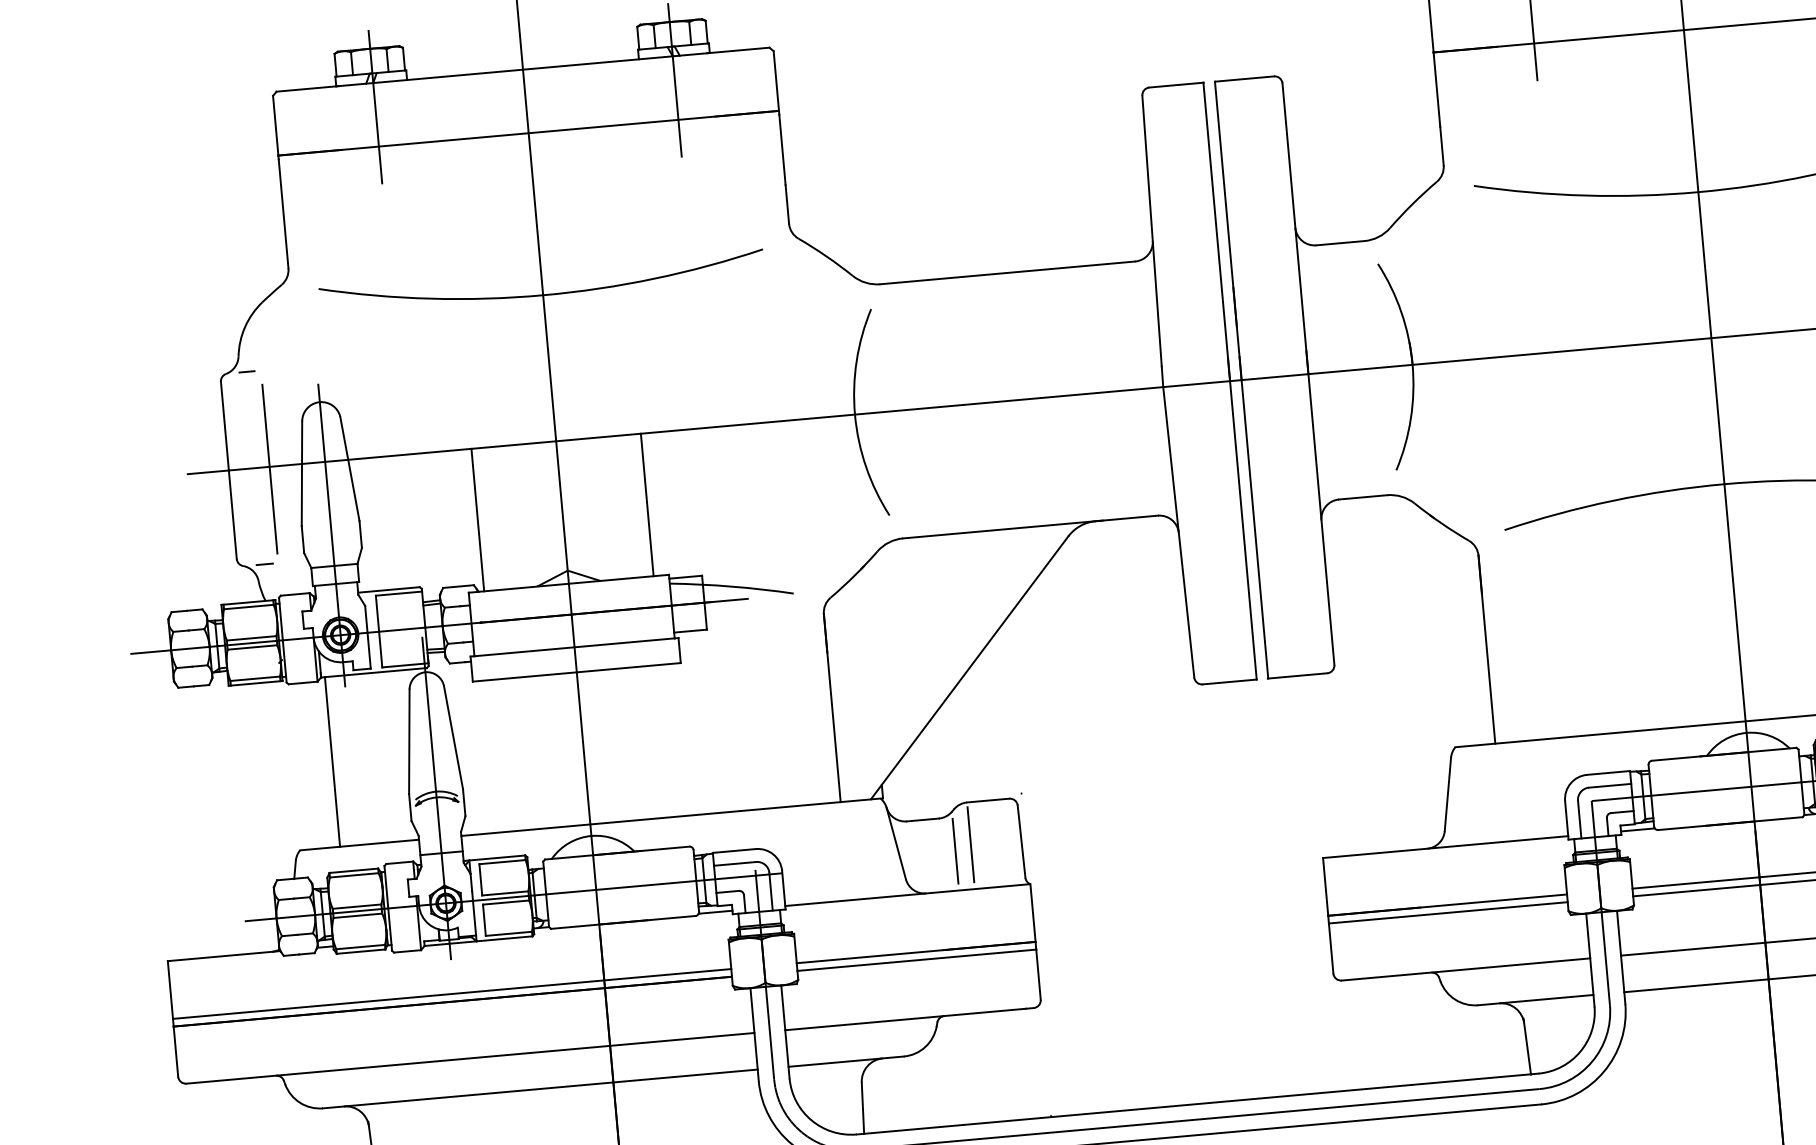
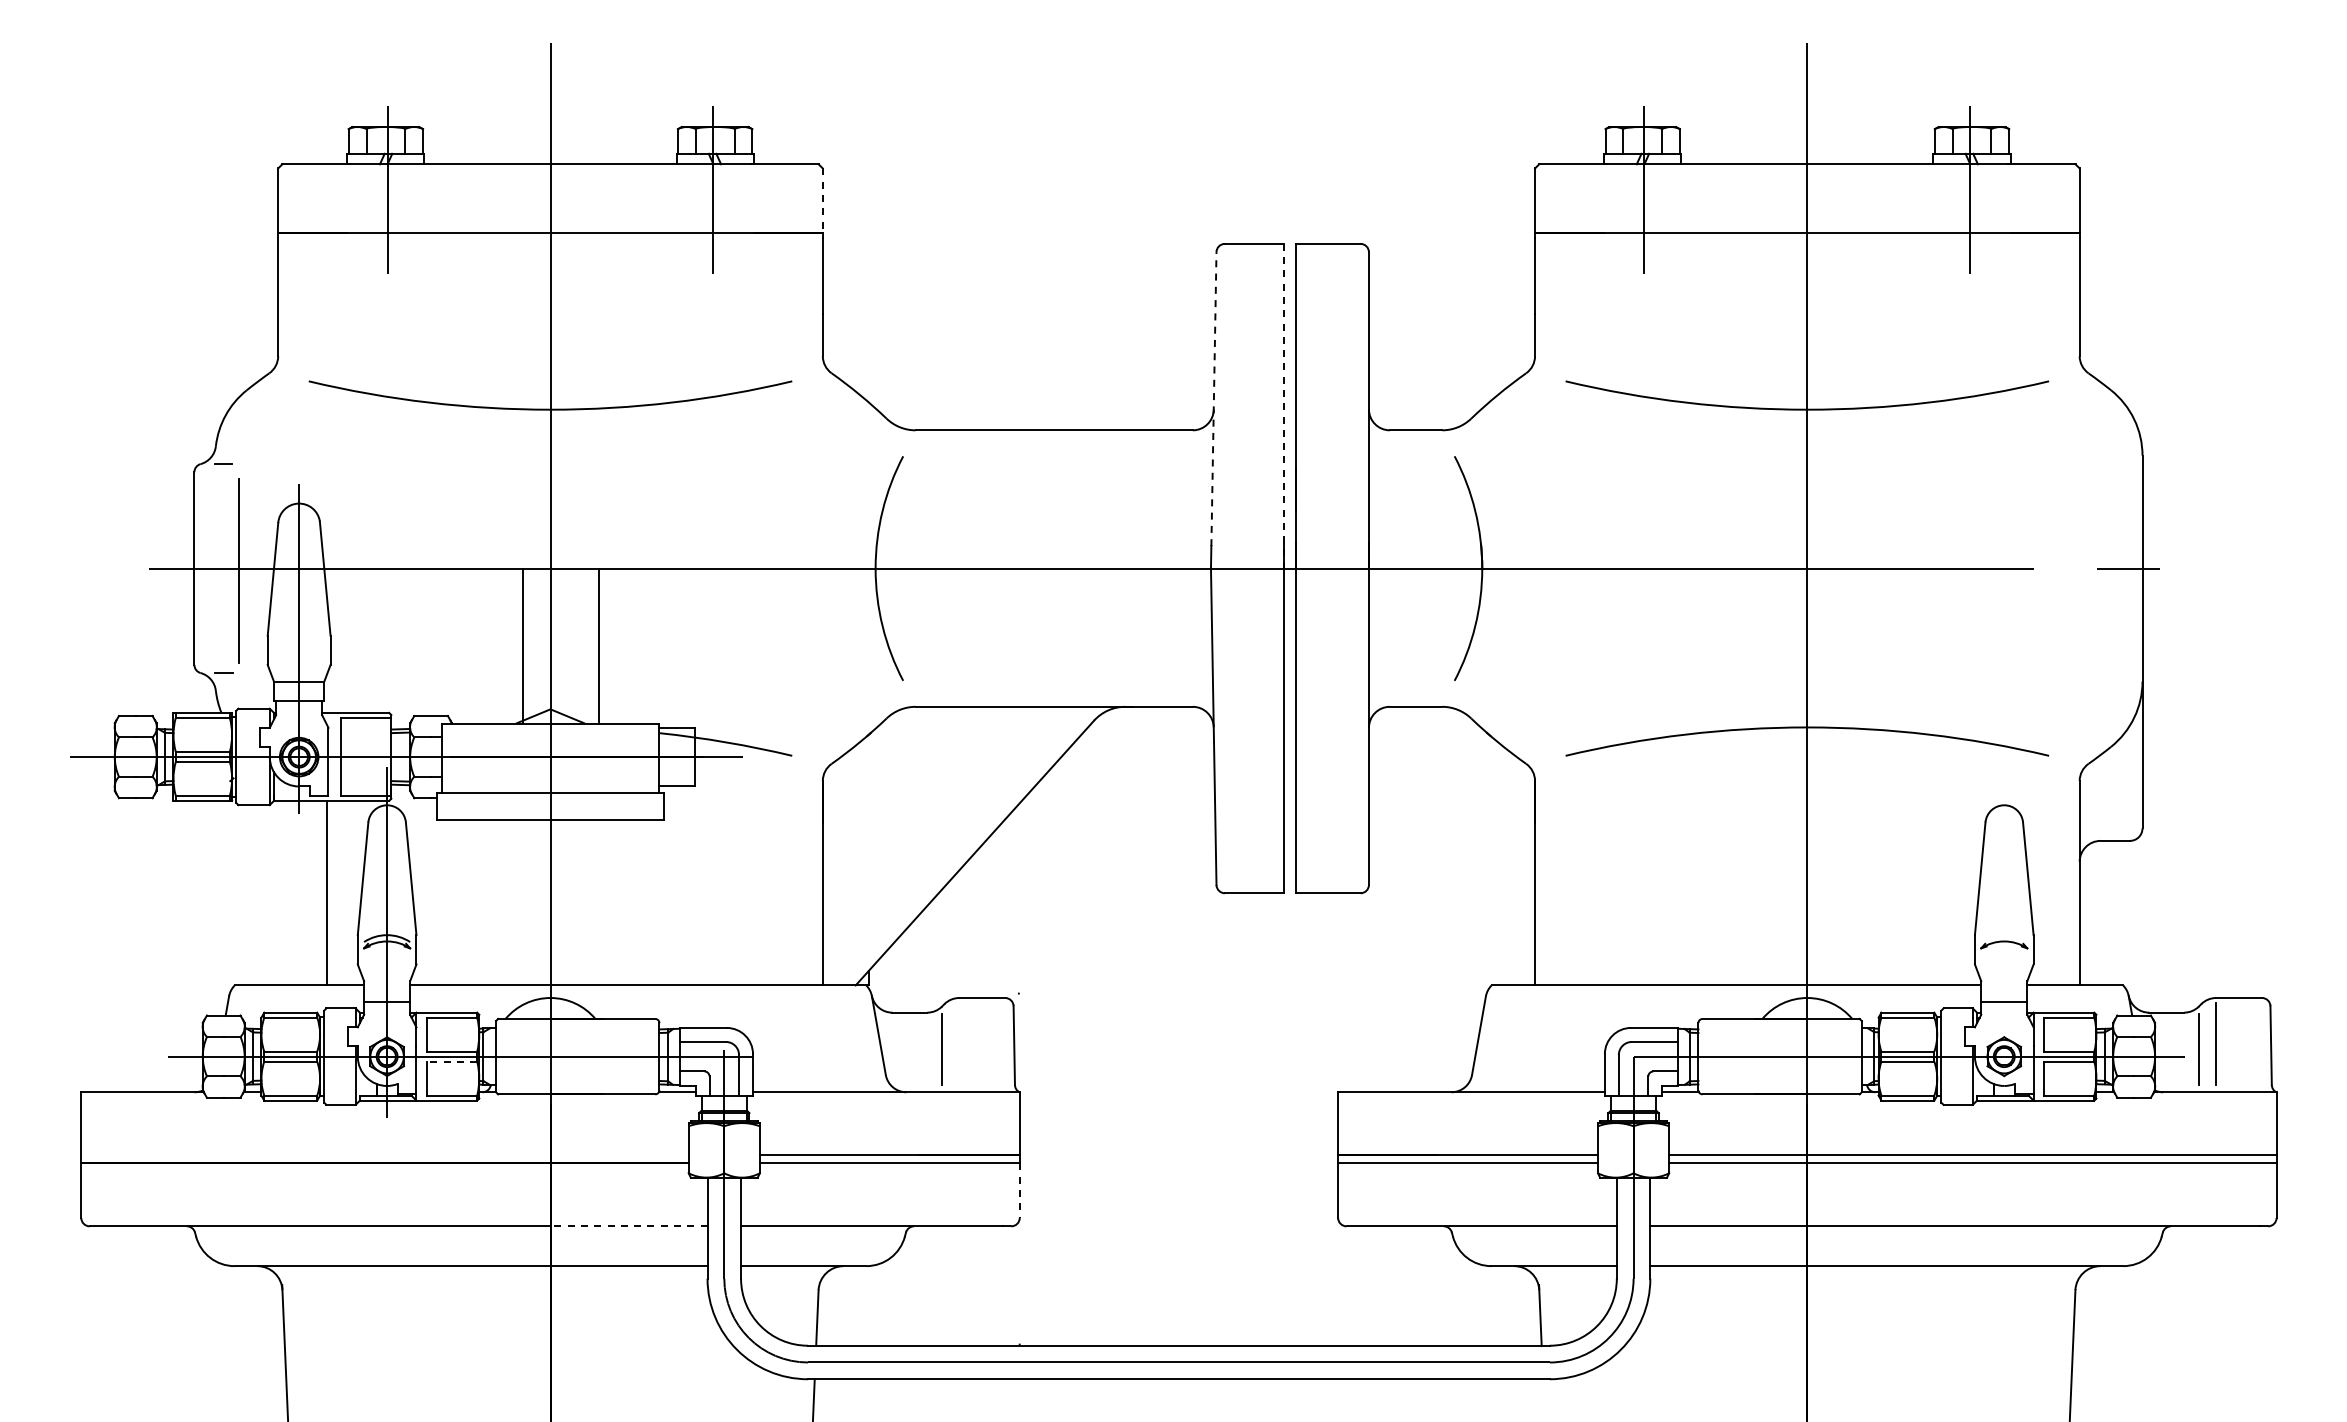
line: (776, 81) -> (822, 201), solid -> dashed
line: (1151, 230) -> (1213, 398), solid -> dashed
line: (1216, 232) -> (1283, 406), solid -> dashed
line: (647, 504) -> (598, 645), moved
line: (477, 519) -> (523, 645), moved
line: (332, 761) -> (327, 892), moved
line: (971, 844) -> (959, 1043), removed
line: (505, 902) -> (451, 1061), solid -> dashed
line: (1038, 975) -> (1019, 1191), solid -> dashed
line: (451, 994) -> (384, 1155), removed
line: (682, 1039) -> (629, 1226), solid -> dashed

